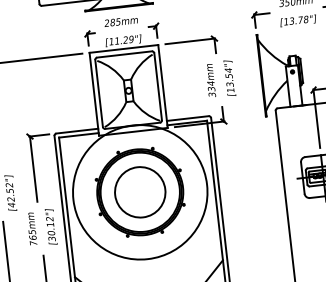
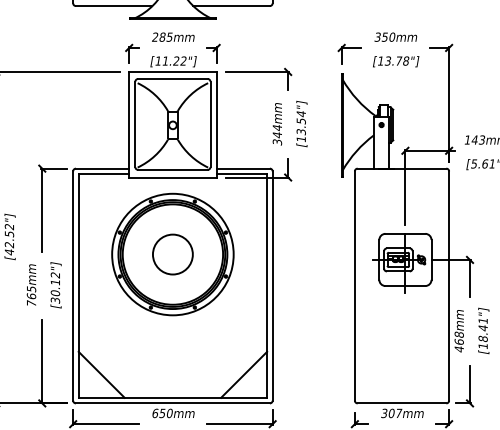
text: (131, 38) -> (183, 60), [11.29"] -> [11.22"]
text: (211, 89) -> (277, 135), 334mm -> 344mm
circle: (139, 192) -> (172, 254), size x0.62
circle: (139, 192) -> (172, 254), size x0.71

